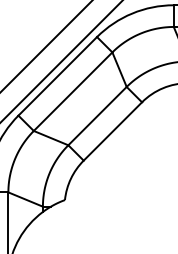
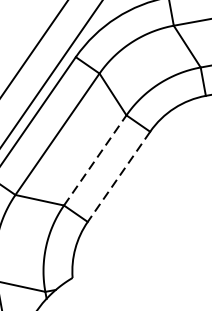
line: (97, 115) -> (95, 159), solid -> dashed
line: (112, 131) -> (118, 176), solid -> dashed

